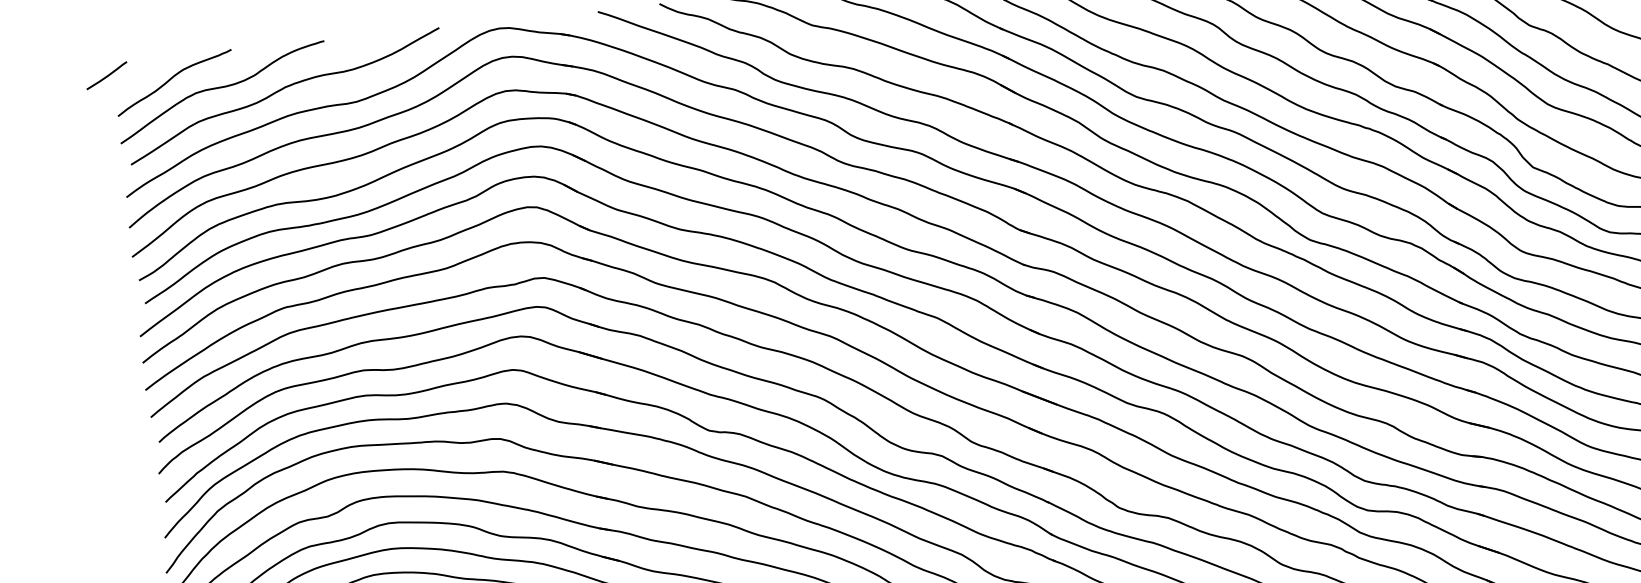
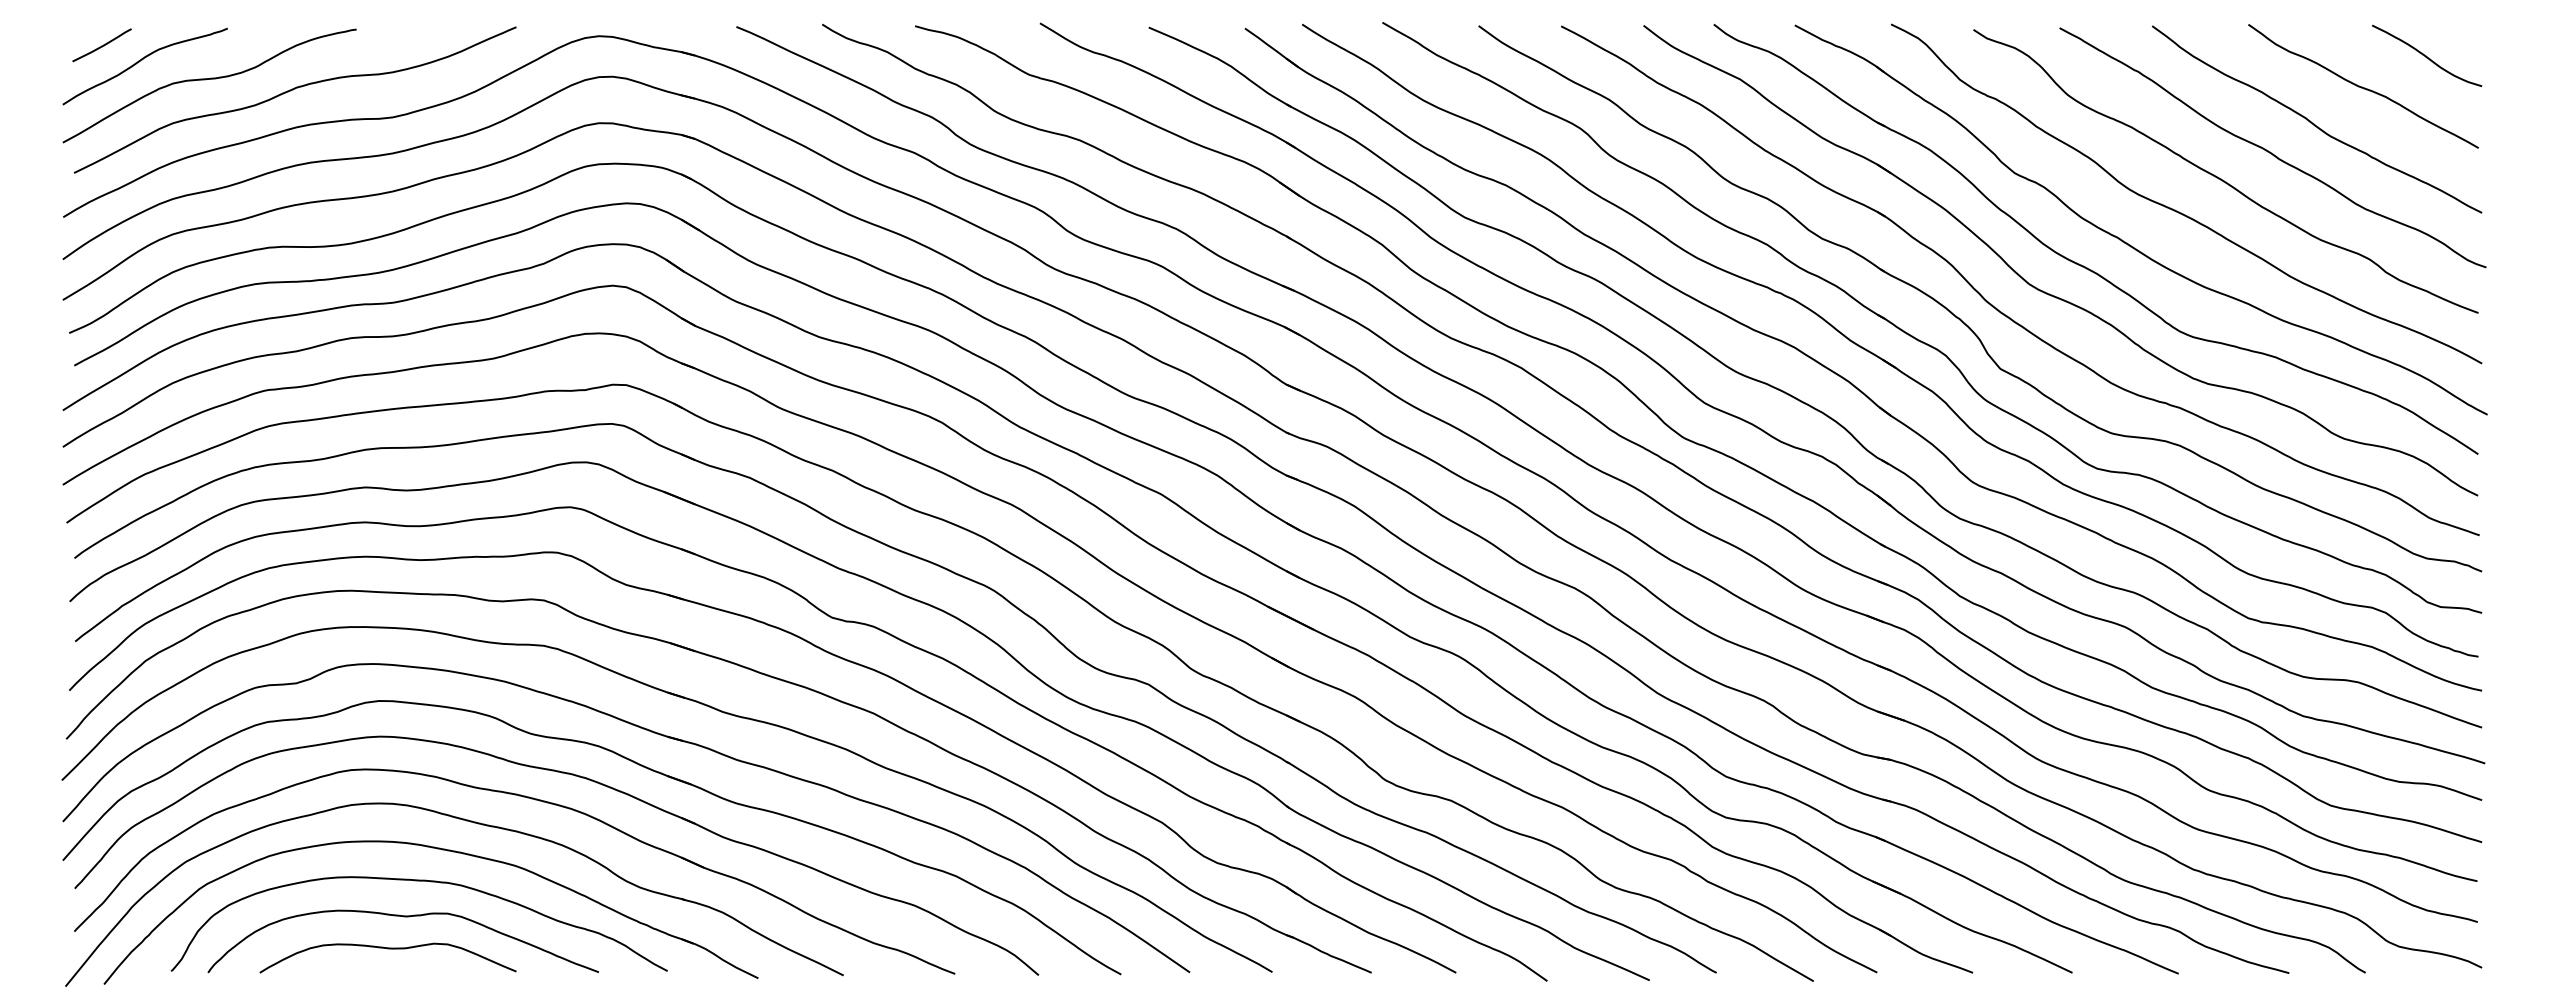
curve: (106, 75) -> (101, 45), moved

